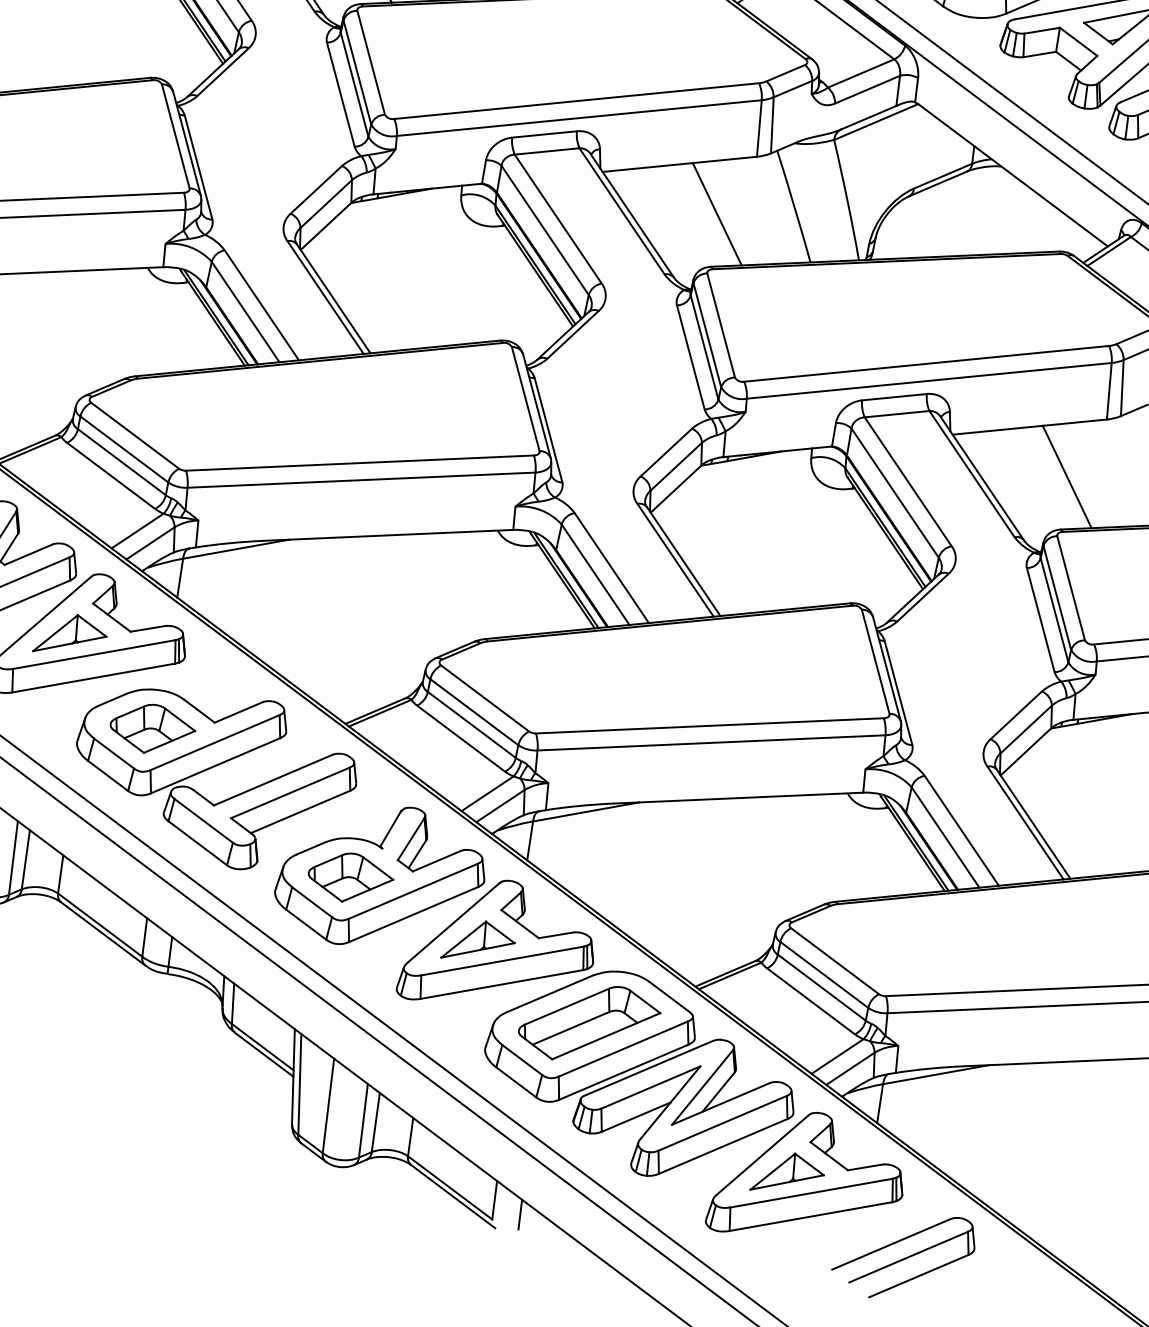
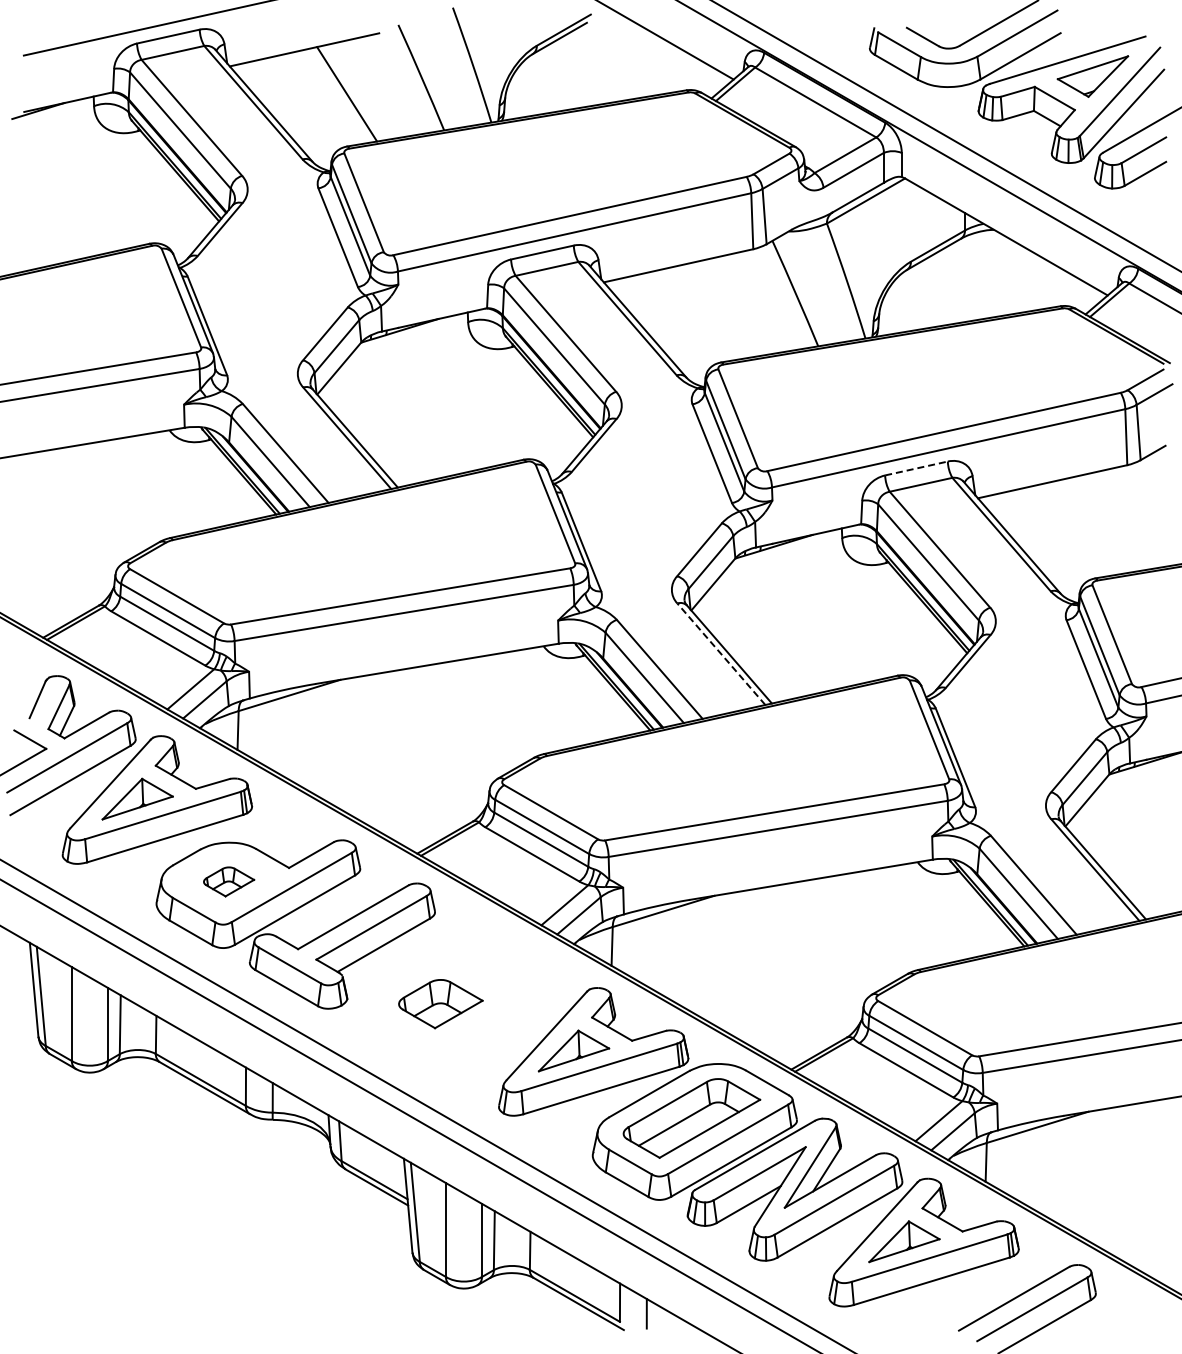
line: (717, 214) -> (721, 310), removed
line: (895, 397) -> (917, 468), solid -> dashed
line: (1067, 476) -> (1095, 525), removed
line: (675, 559) -> (721, 653), solid -> dashed
part: (152, 728) -> (228, 881), size x0.6
part: (380, 876) -> (469, 999), removed

